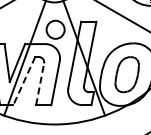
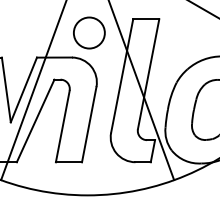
line: (24, 81) -> (35, 121), dashed -> solid
line: (40, 83) -> (63, 125), dashed -> solid

